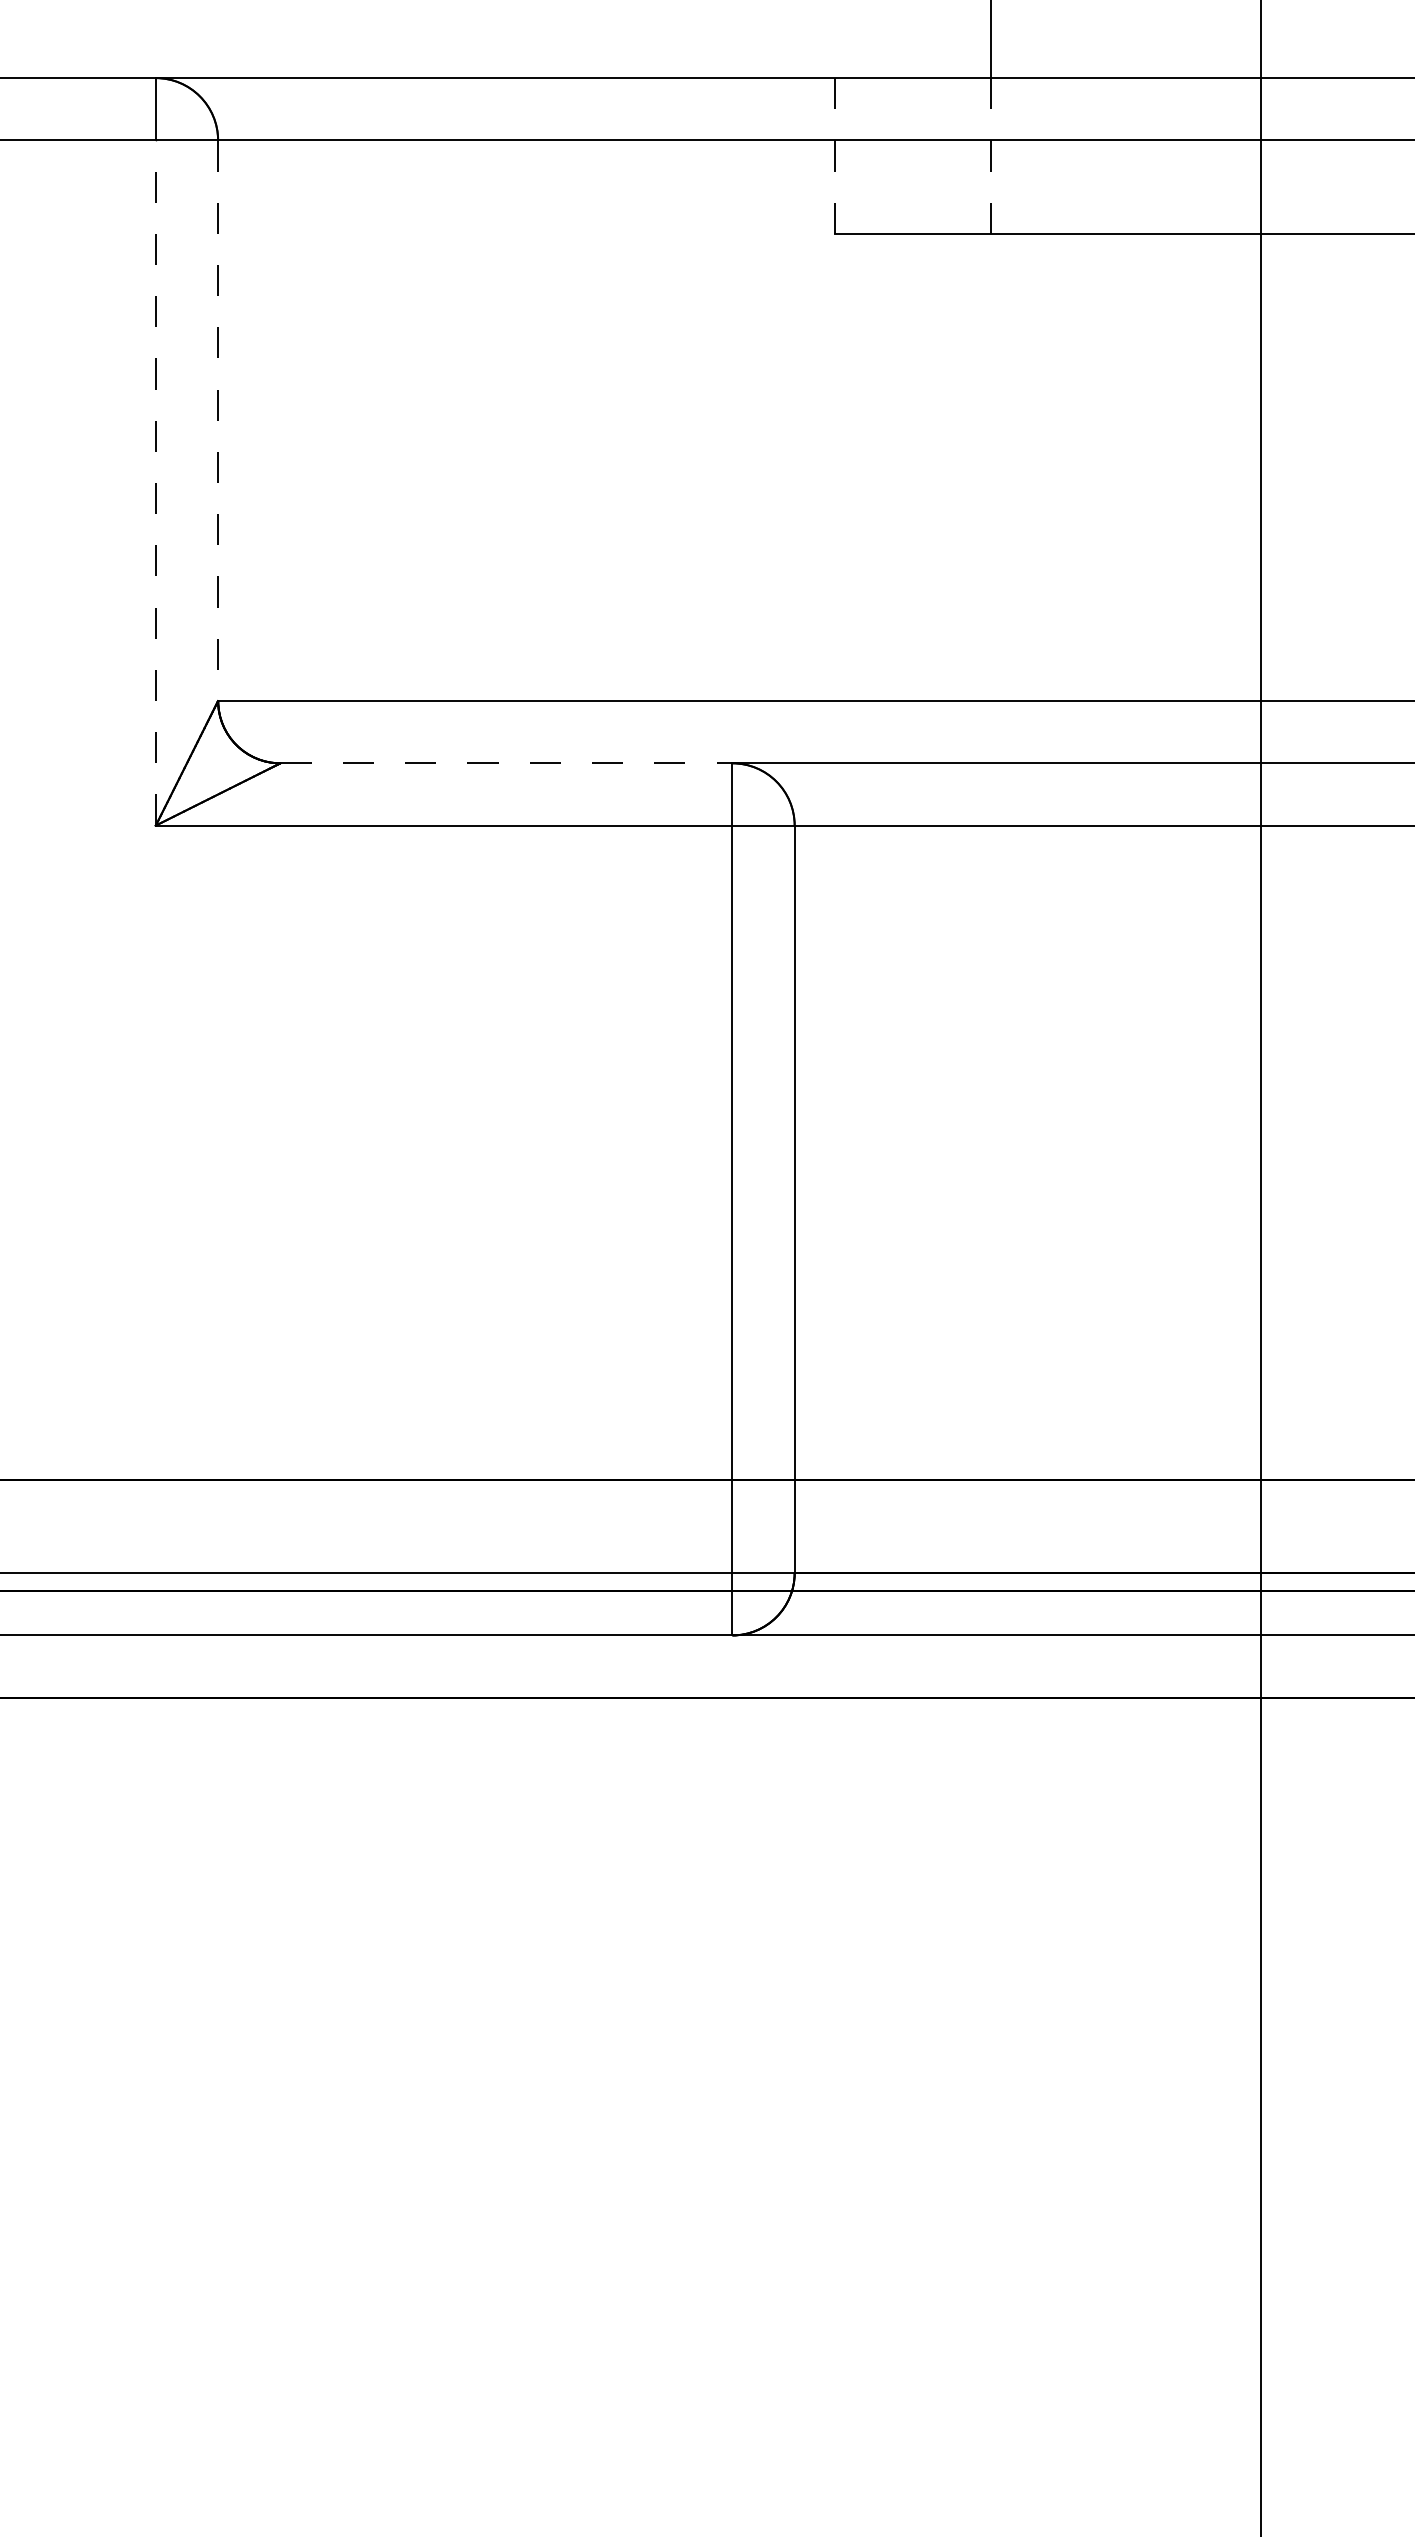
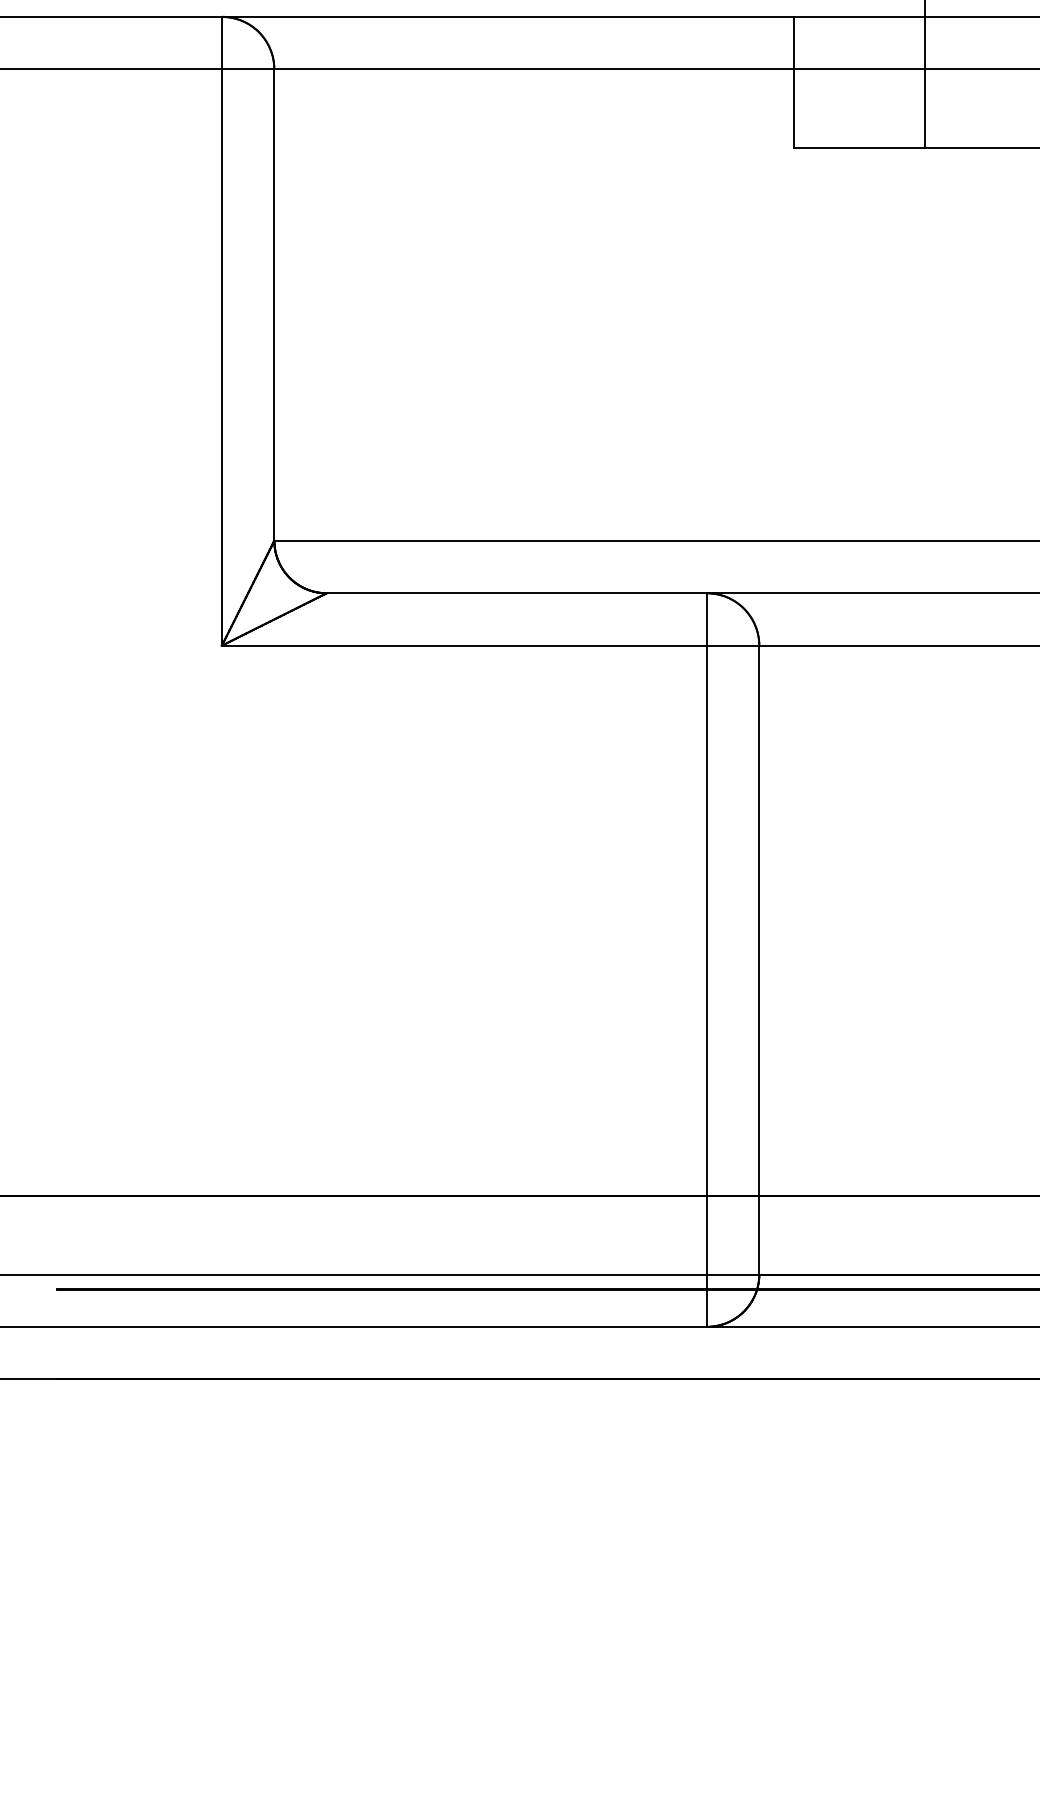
line: (835, 155) -> (793, 81), dashed -> solid
line: (991, 155) -> (924, 81), dashed -> solid
line: (218, 421) -> (274, 305), dashed -> solid
line: (155, 483) -> (221, 357), dashed -> solid
line: (506, 763) -> (516, 593), dashed -> solid

